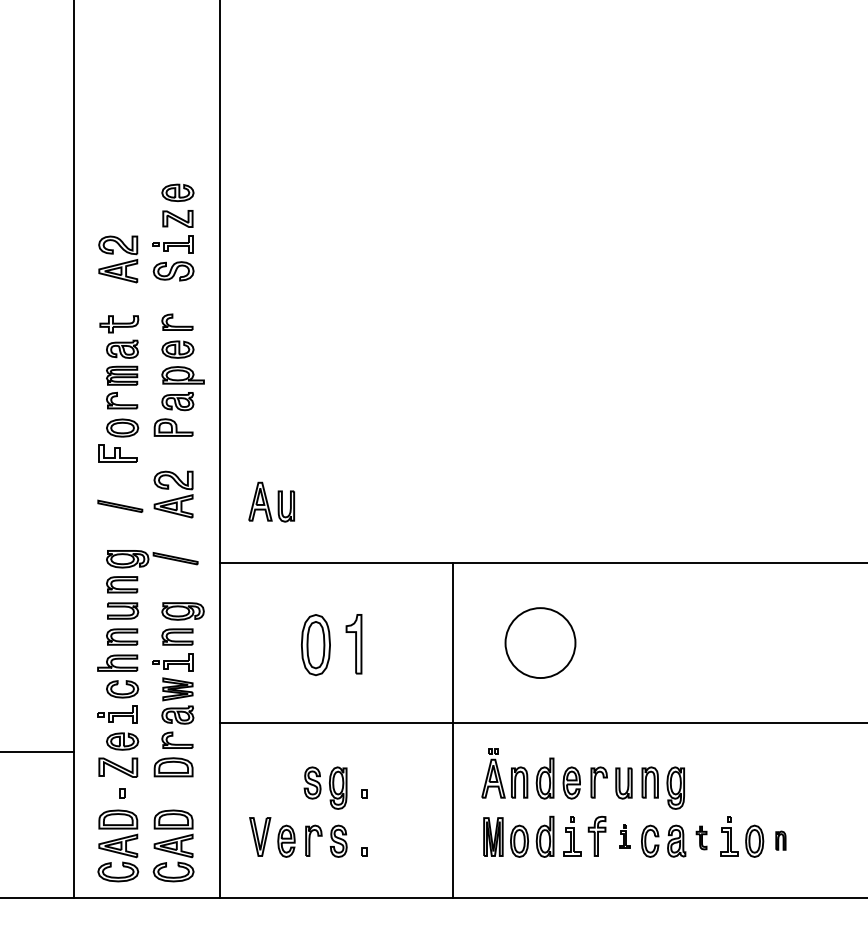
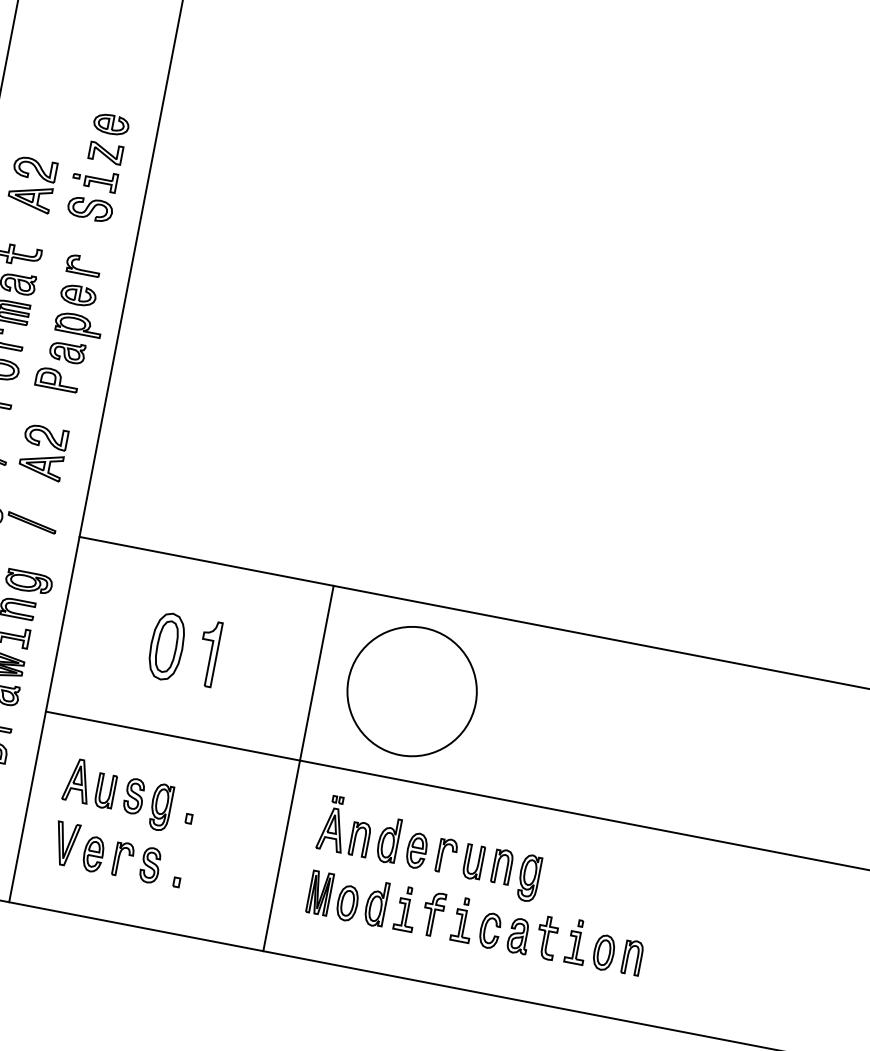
part: (271, 501) -> (90, 782), moved
circle: (540, 642) -> (412, 690), size x1.67
part: (624, 836) -> (463, 920), size x1.67
part: (701, 837) -> (546, 937), size x1.67
part: (780, 840) -> (632, 957), size x1.67

